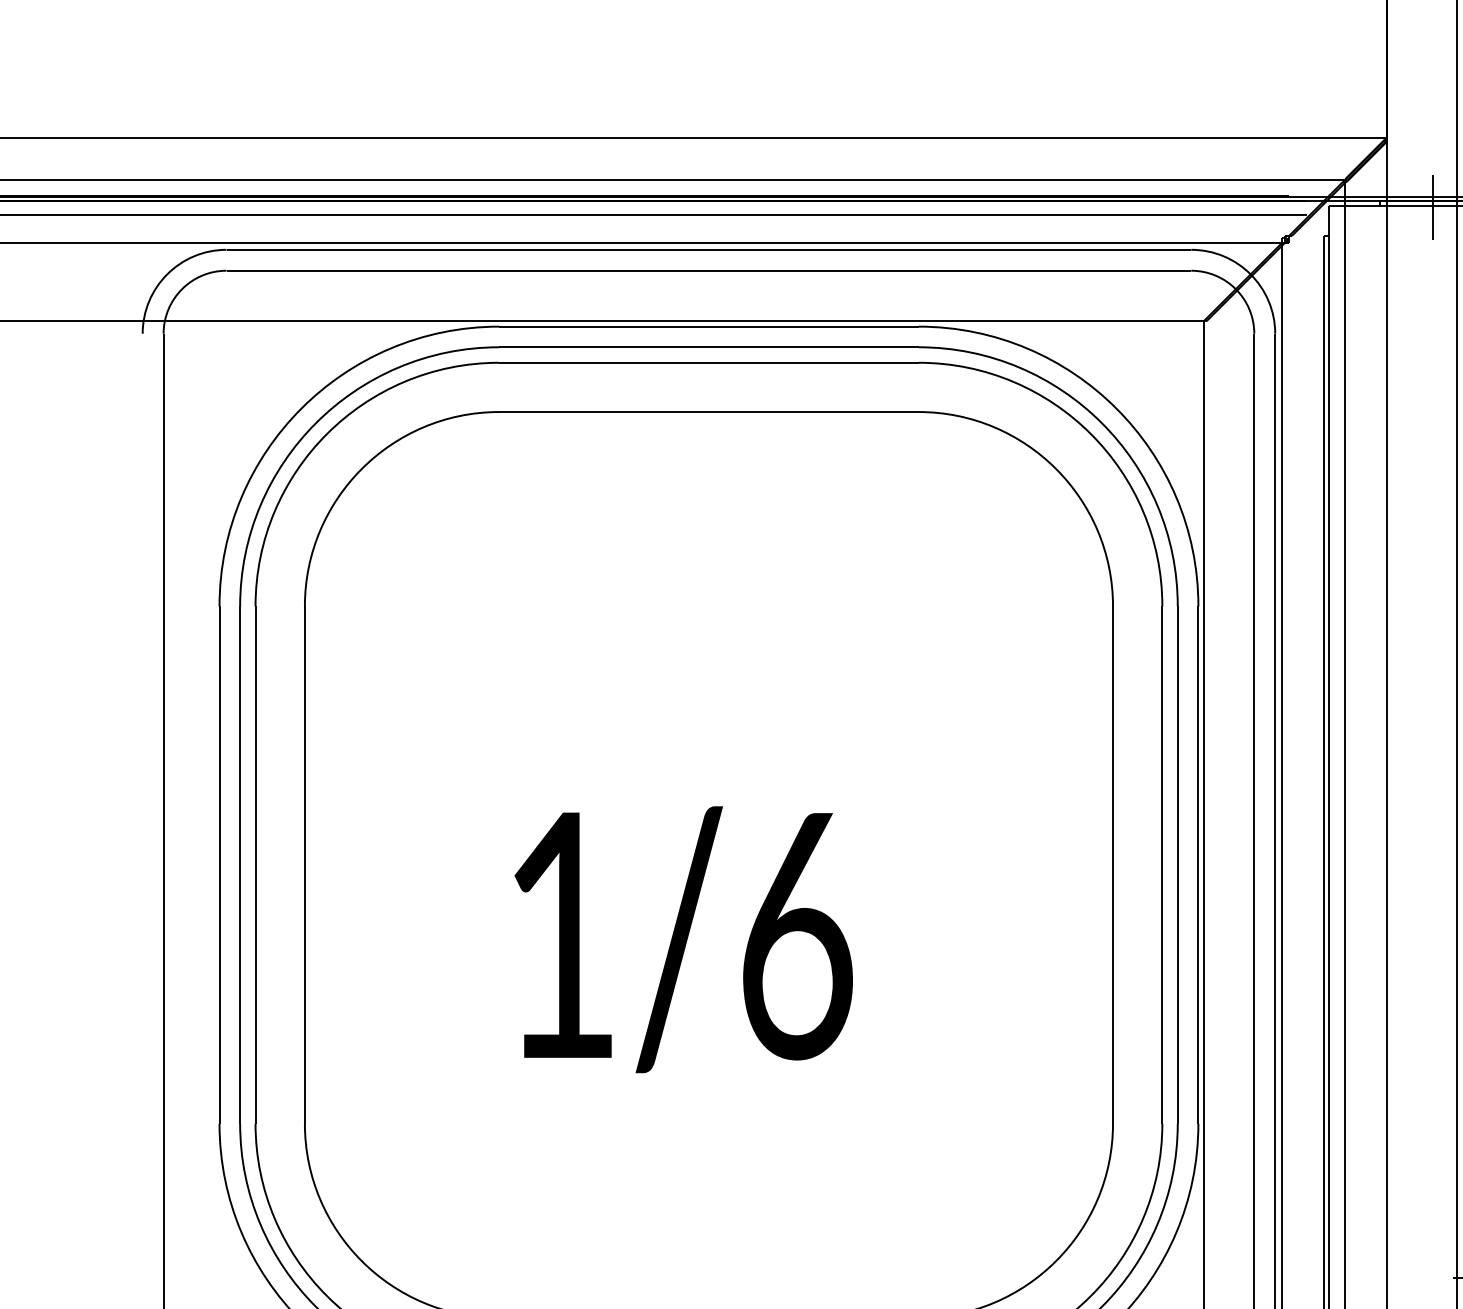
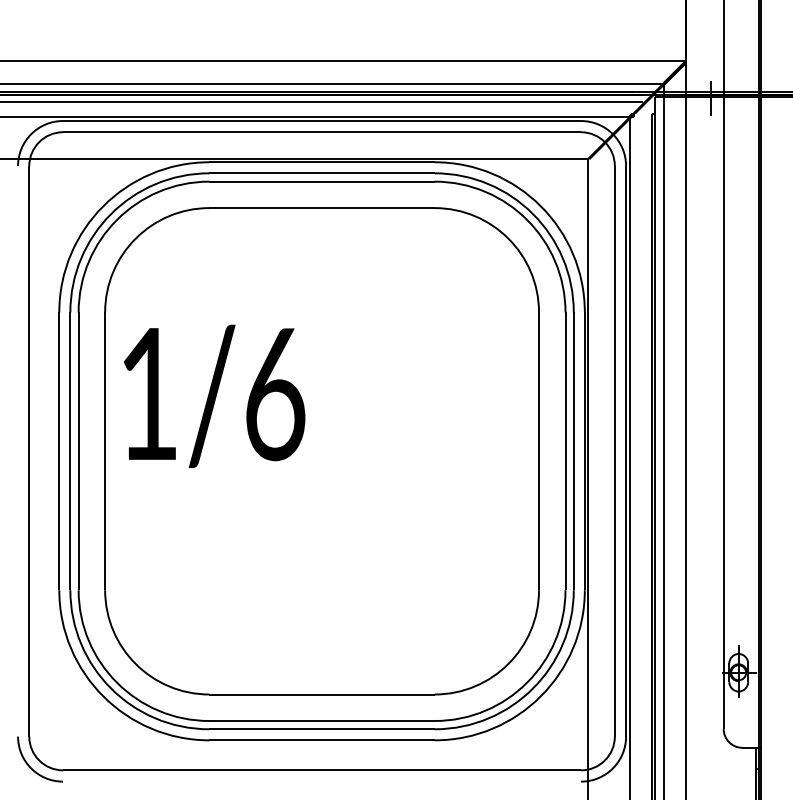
text: (683, 938) -> (214, 395), moved

